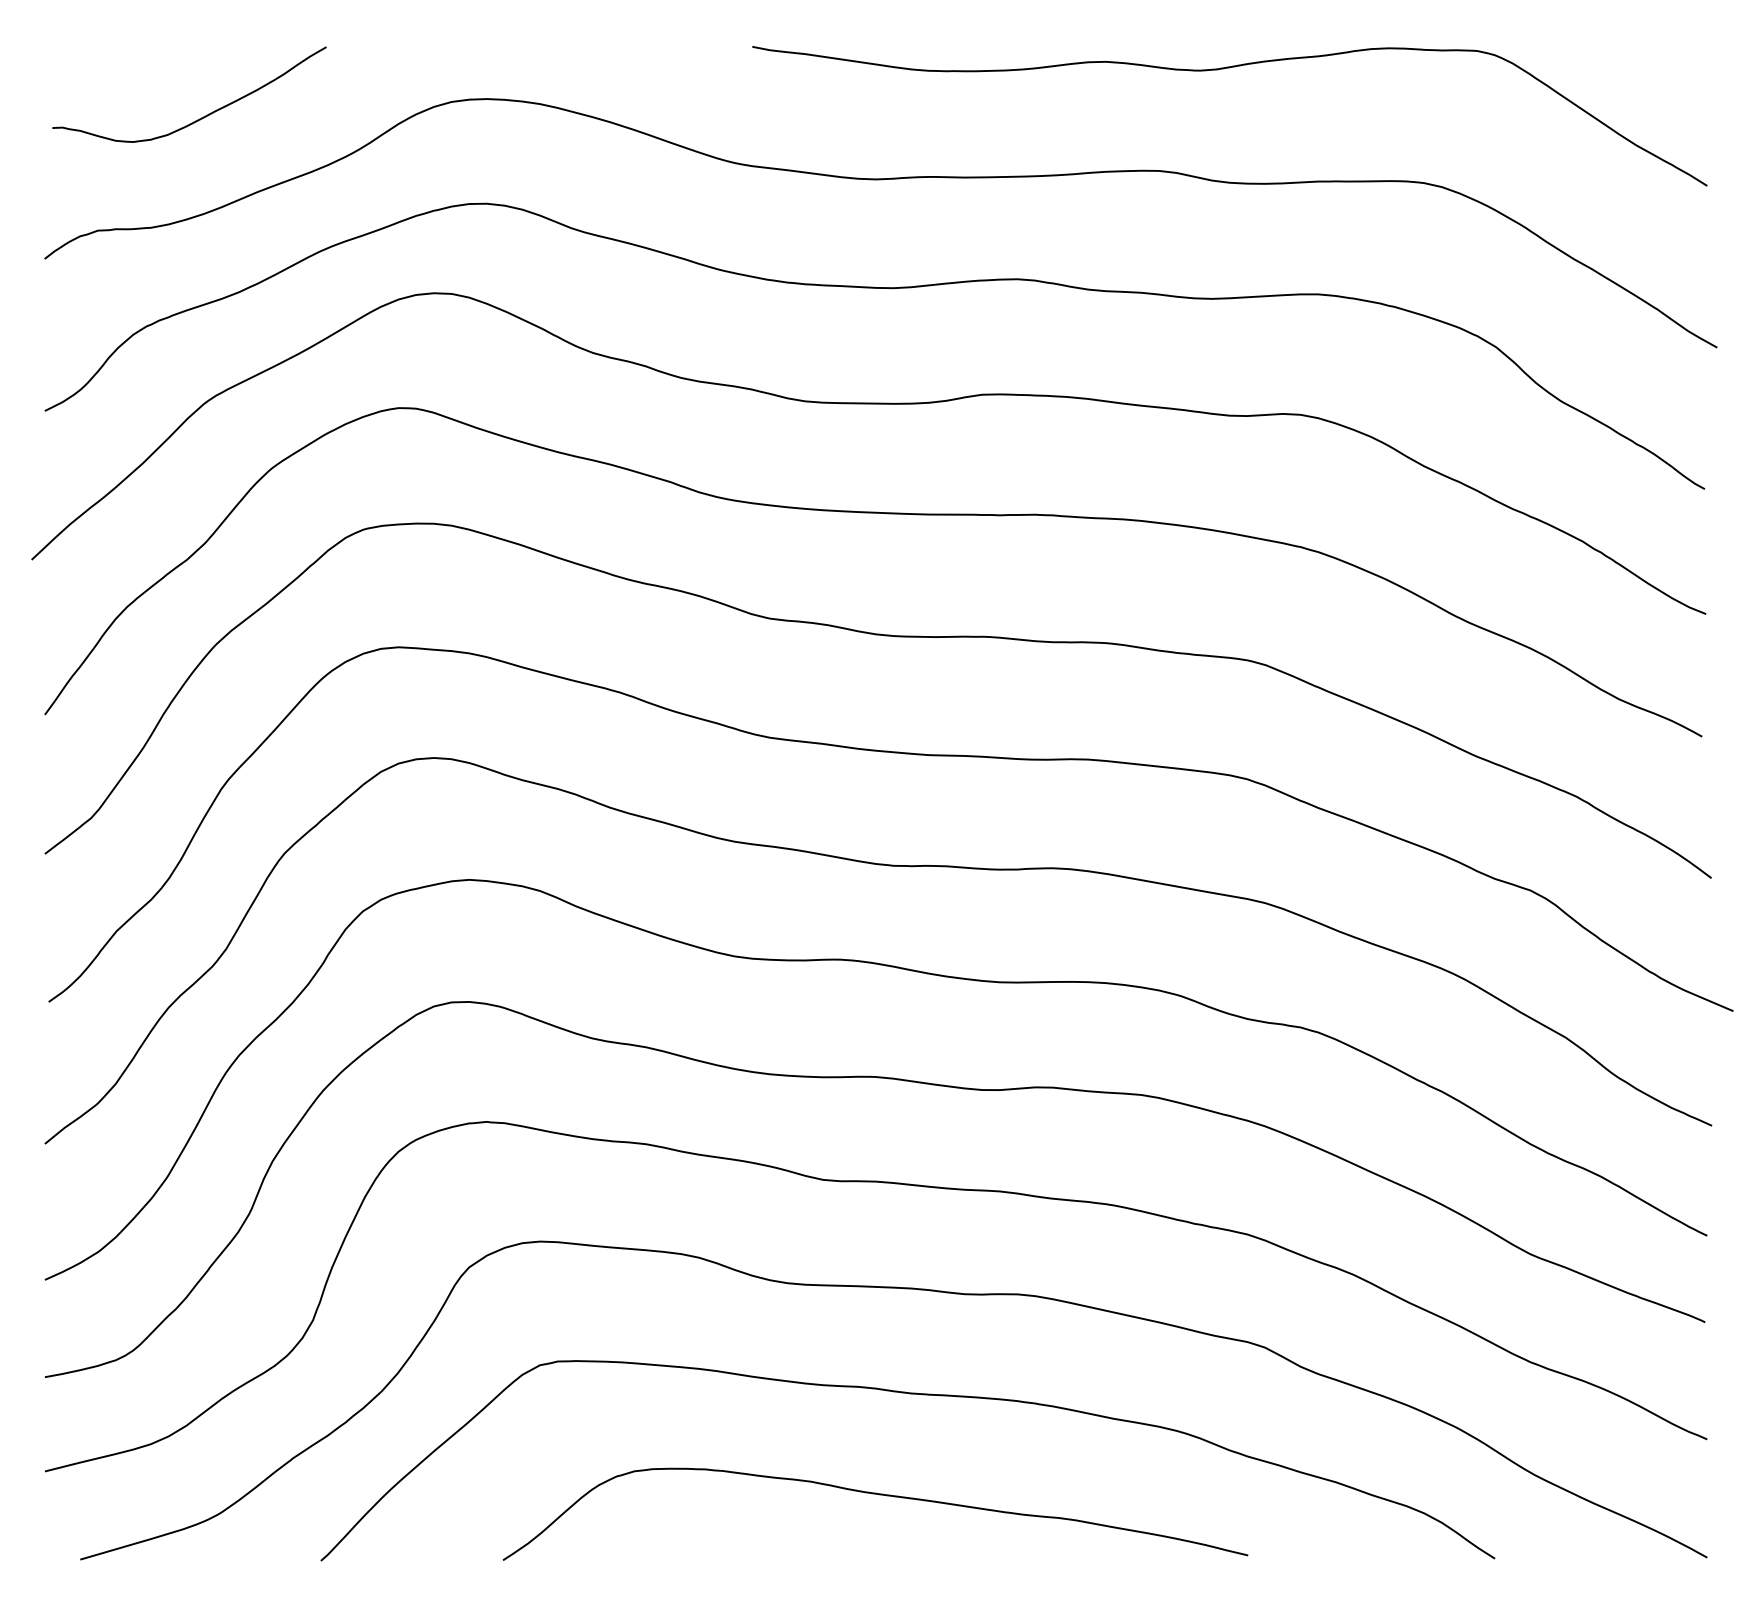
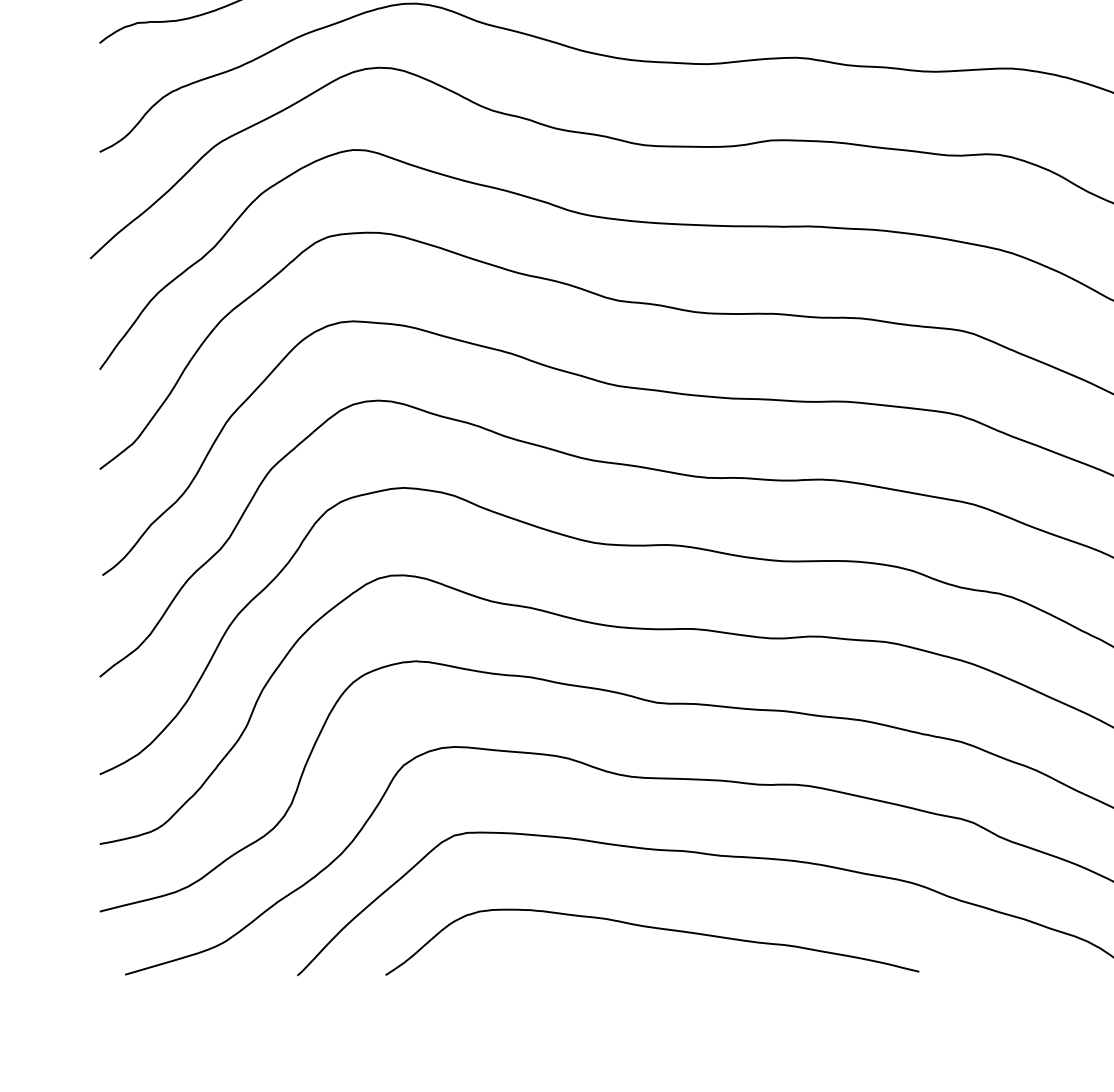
curve: (879, 1495) -> (655, 928), moved

